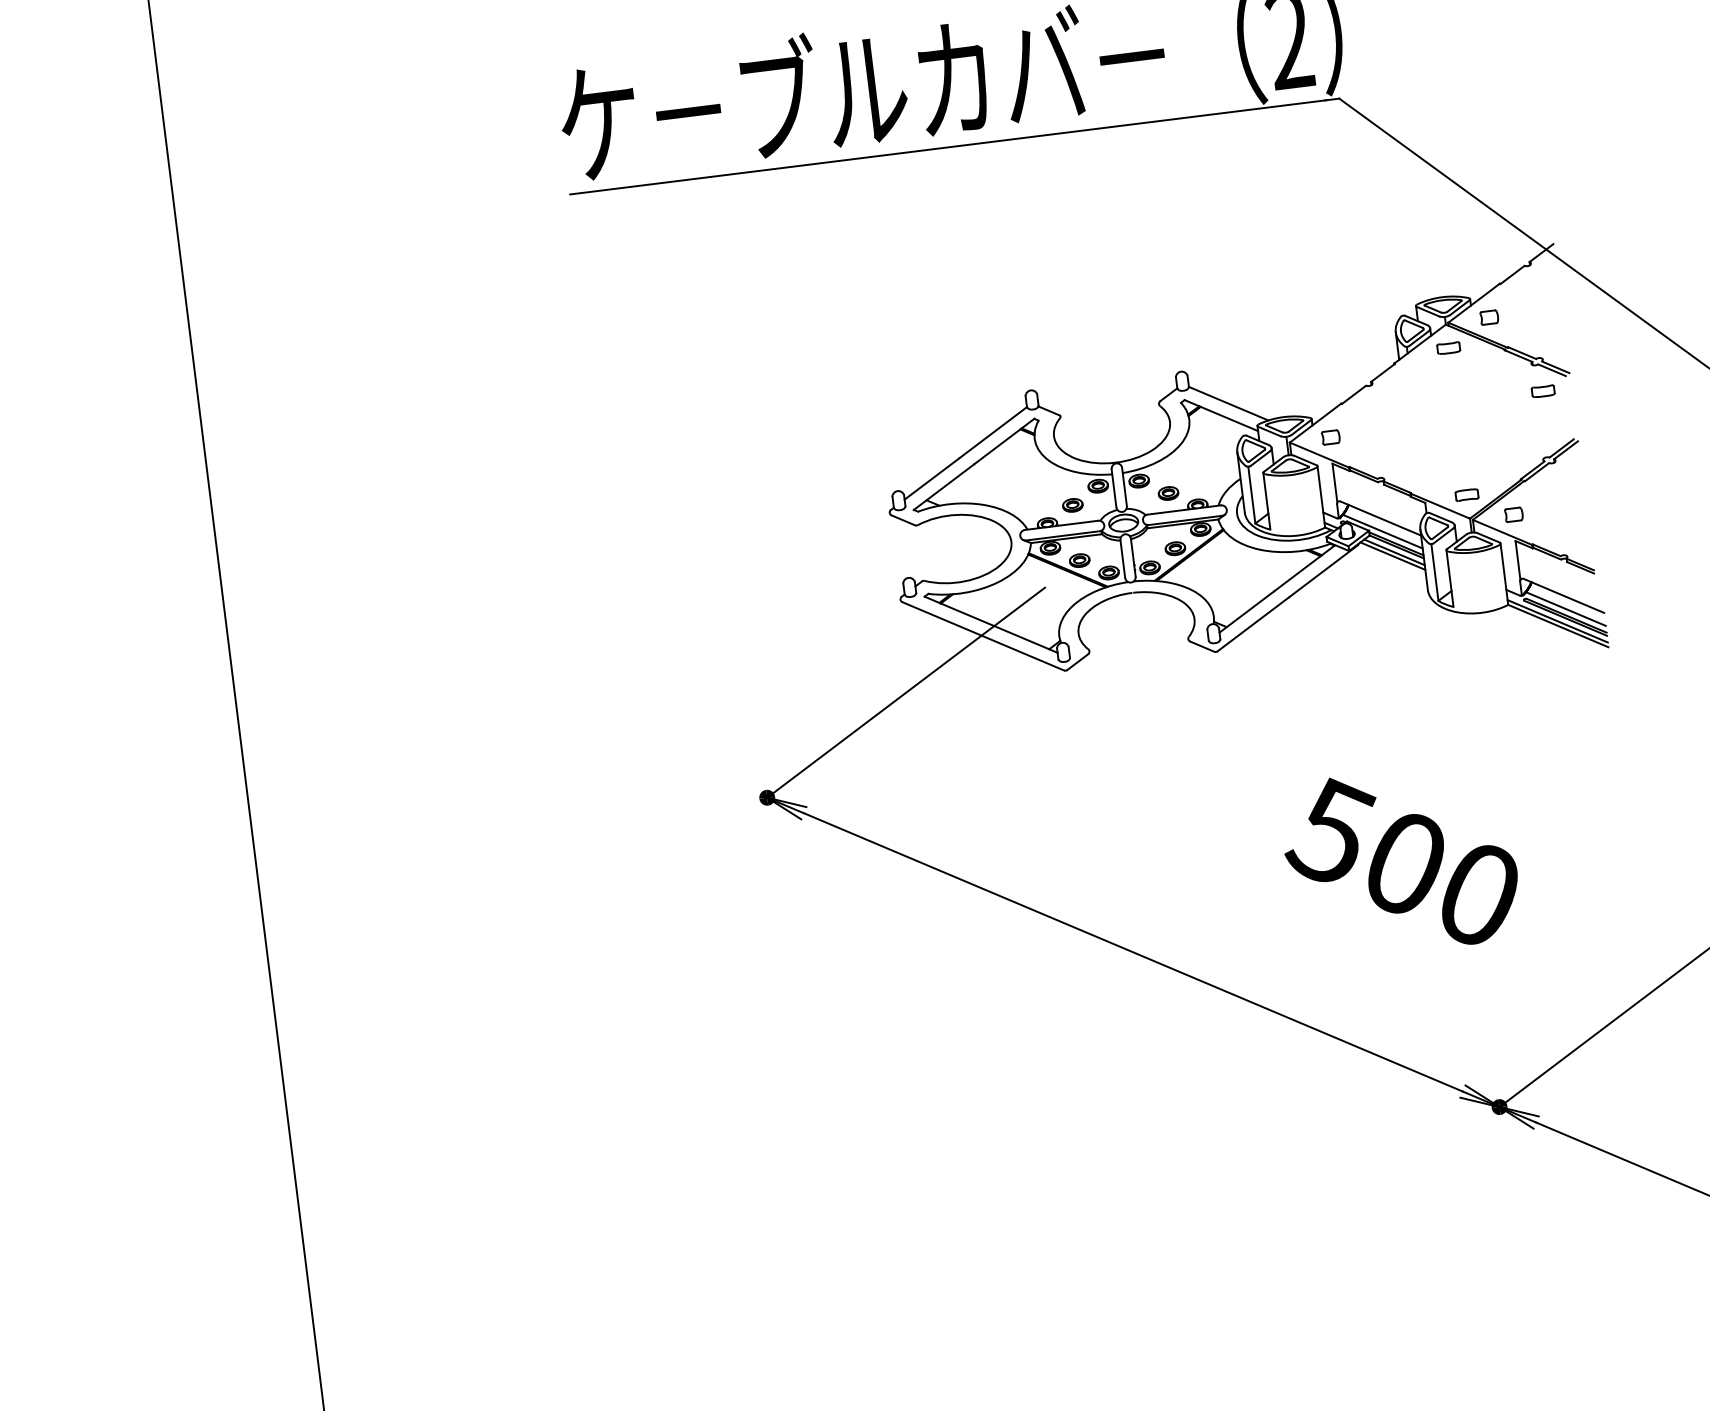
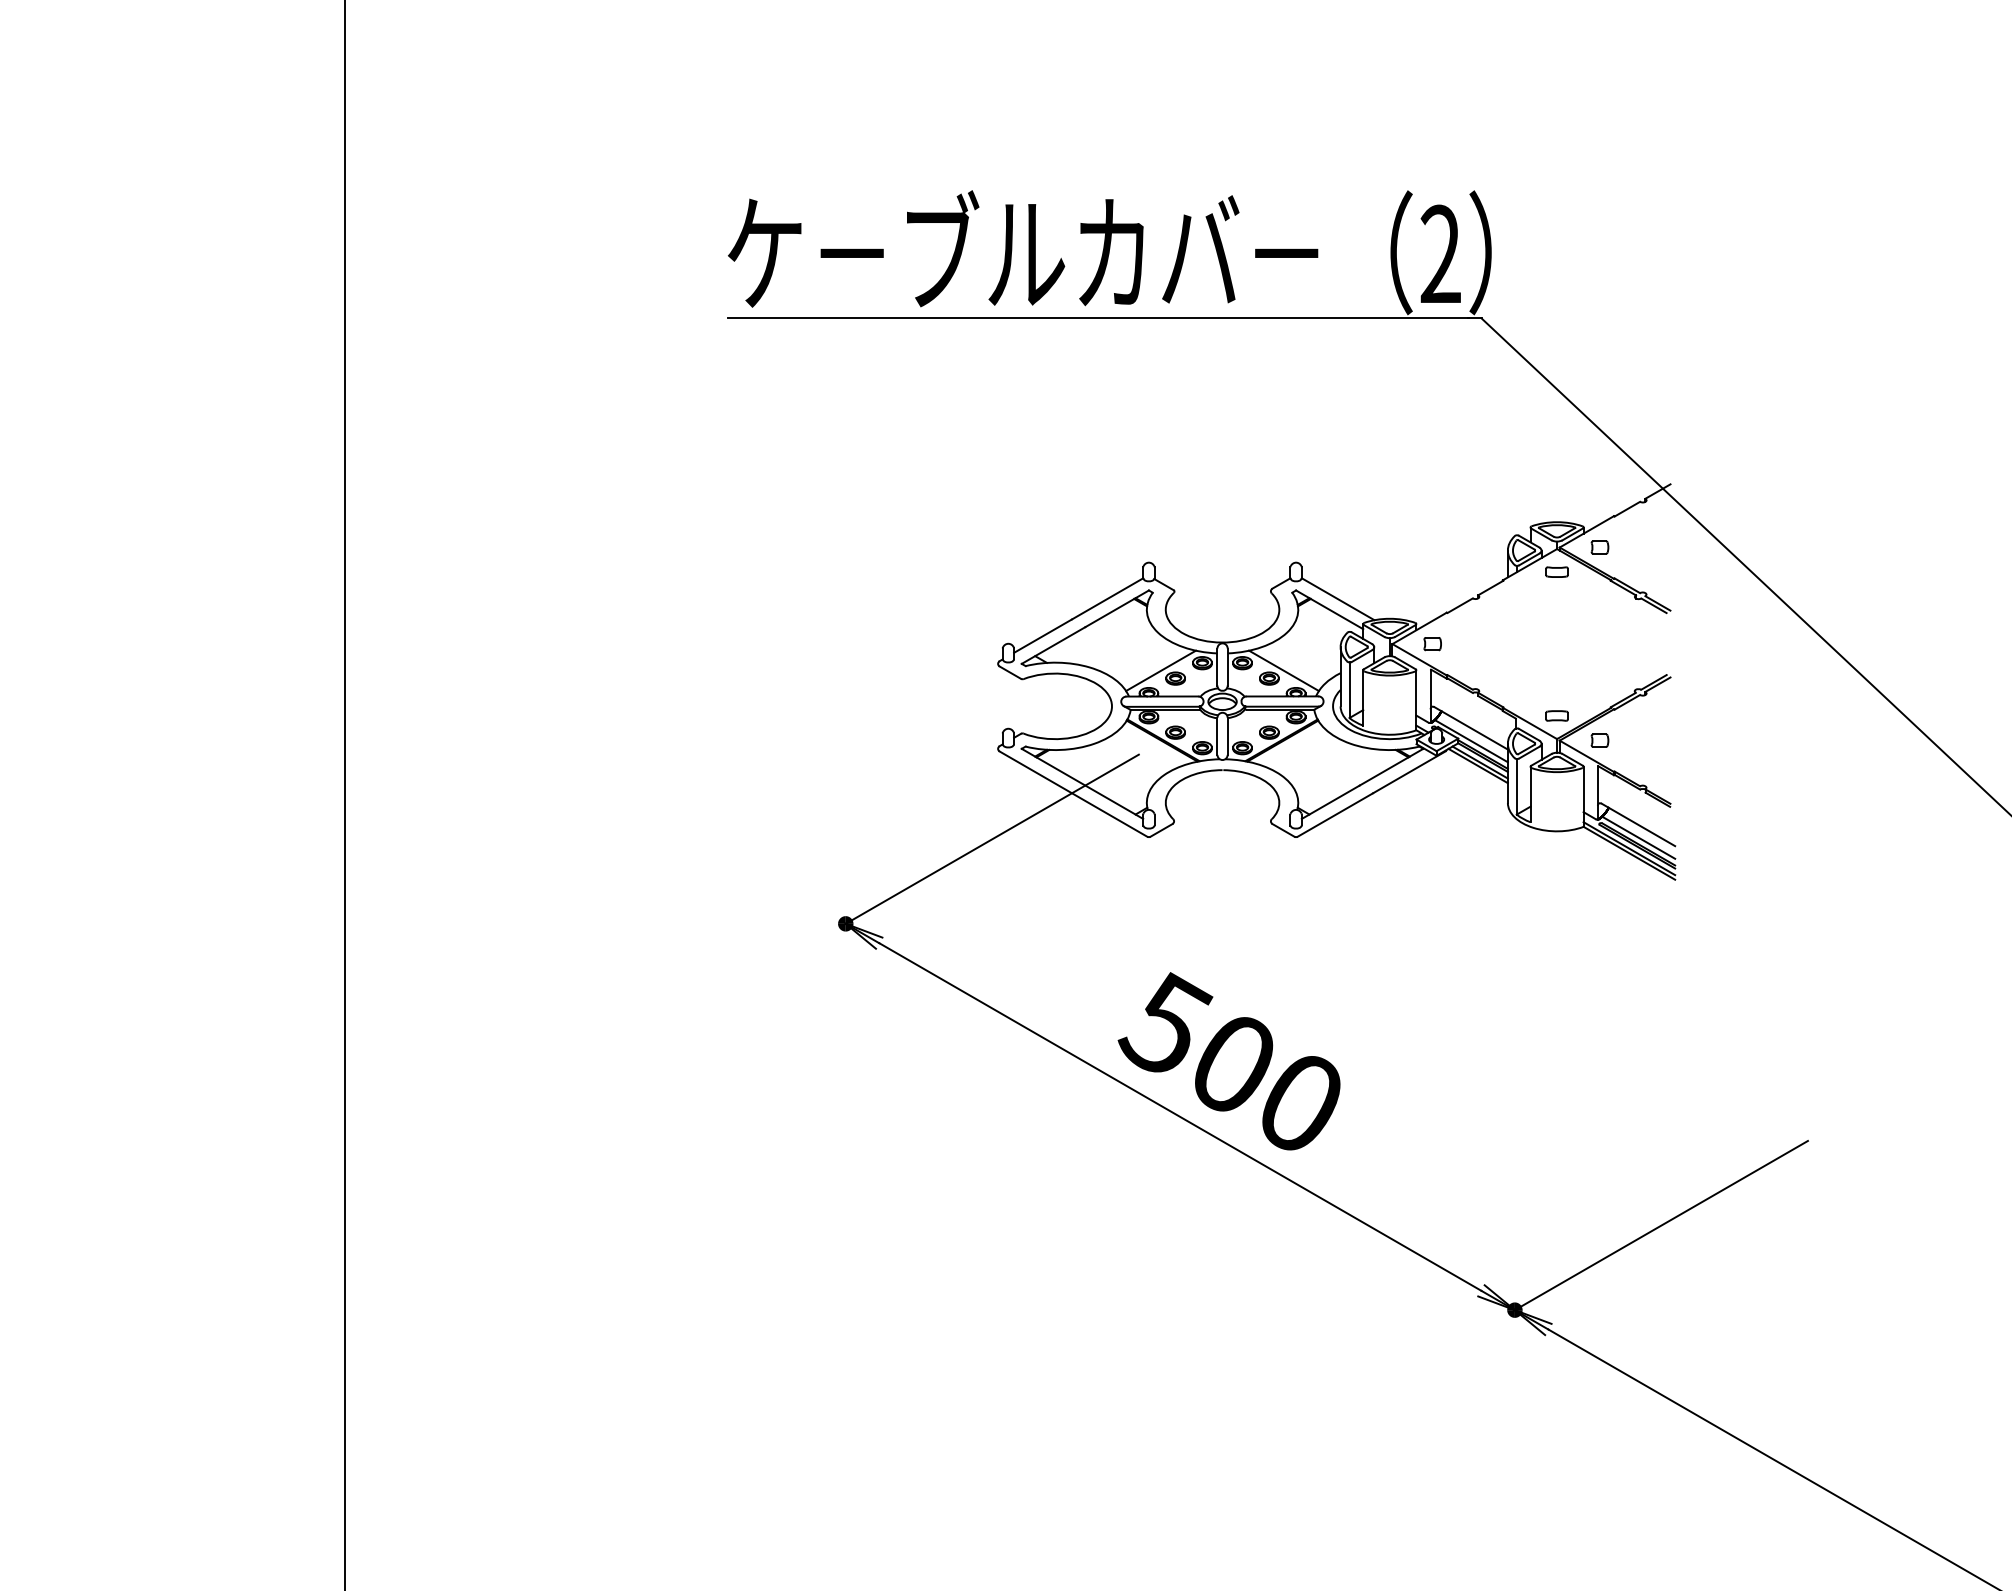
part: (1542, 390) -> (1642, 624), removed
line: (1181, 483) -> (1283, 670), added
line: (1056, 499) -> (1160, 670), added
text: (1400, 861) -> (1228, 1061), moved

